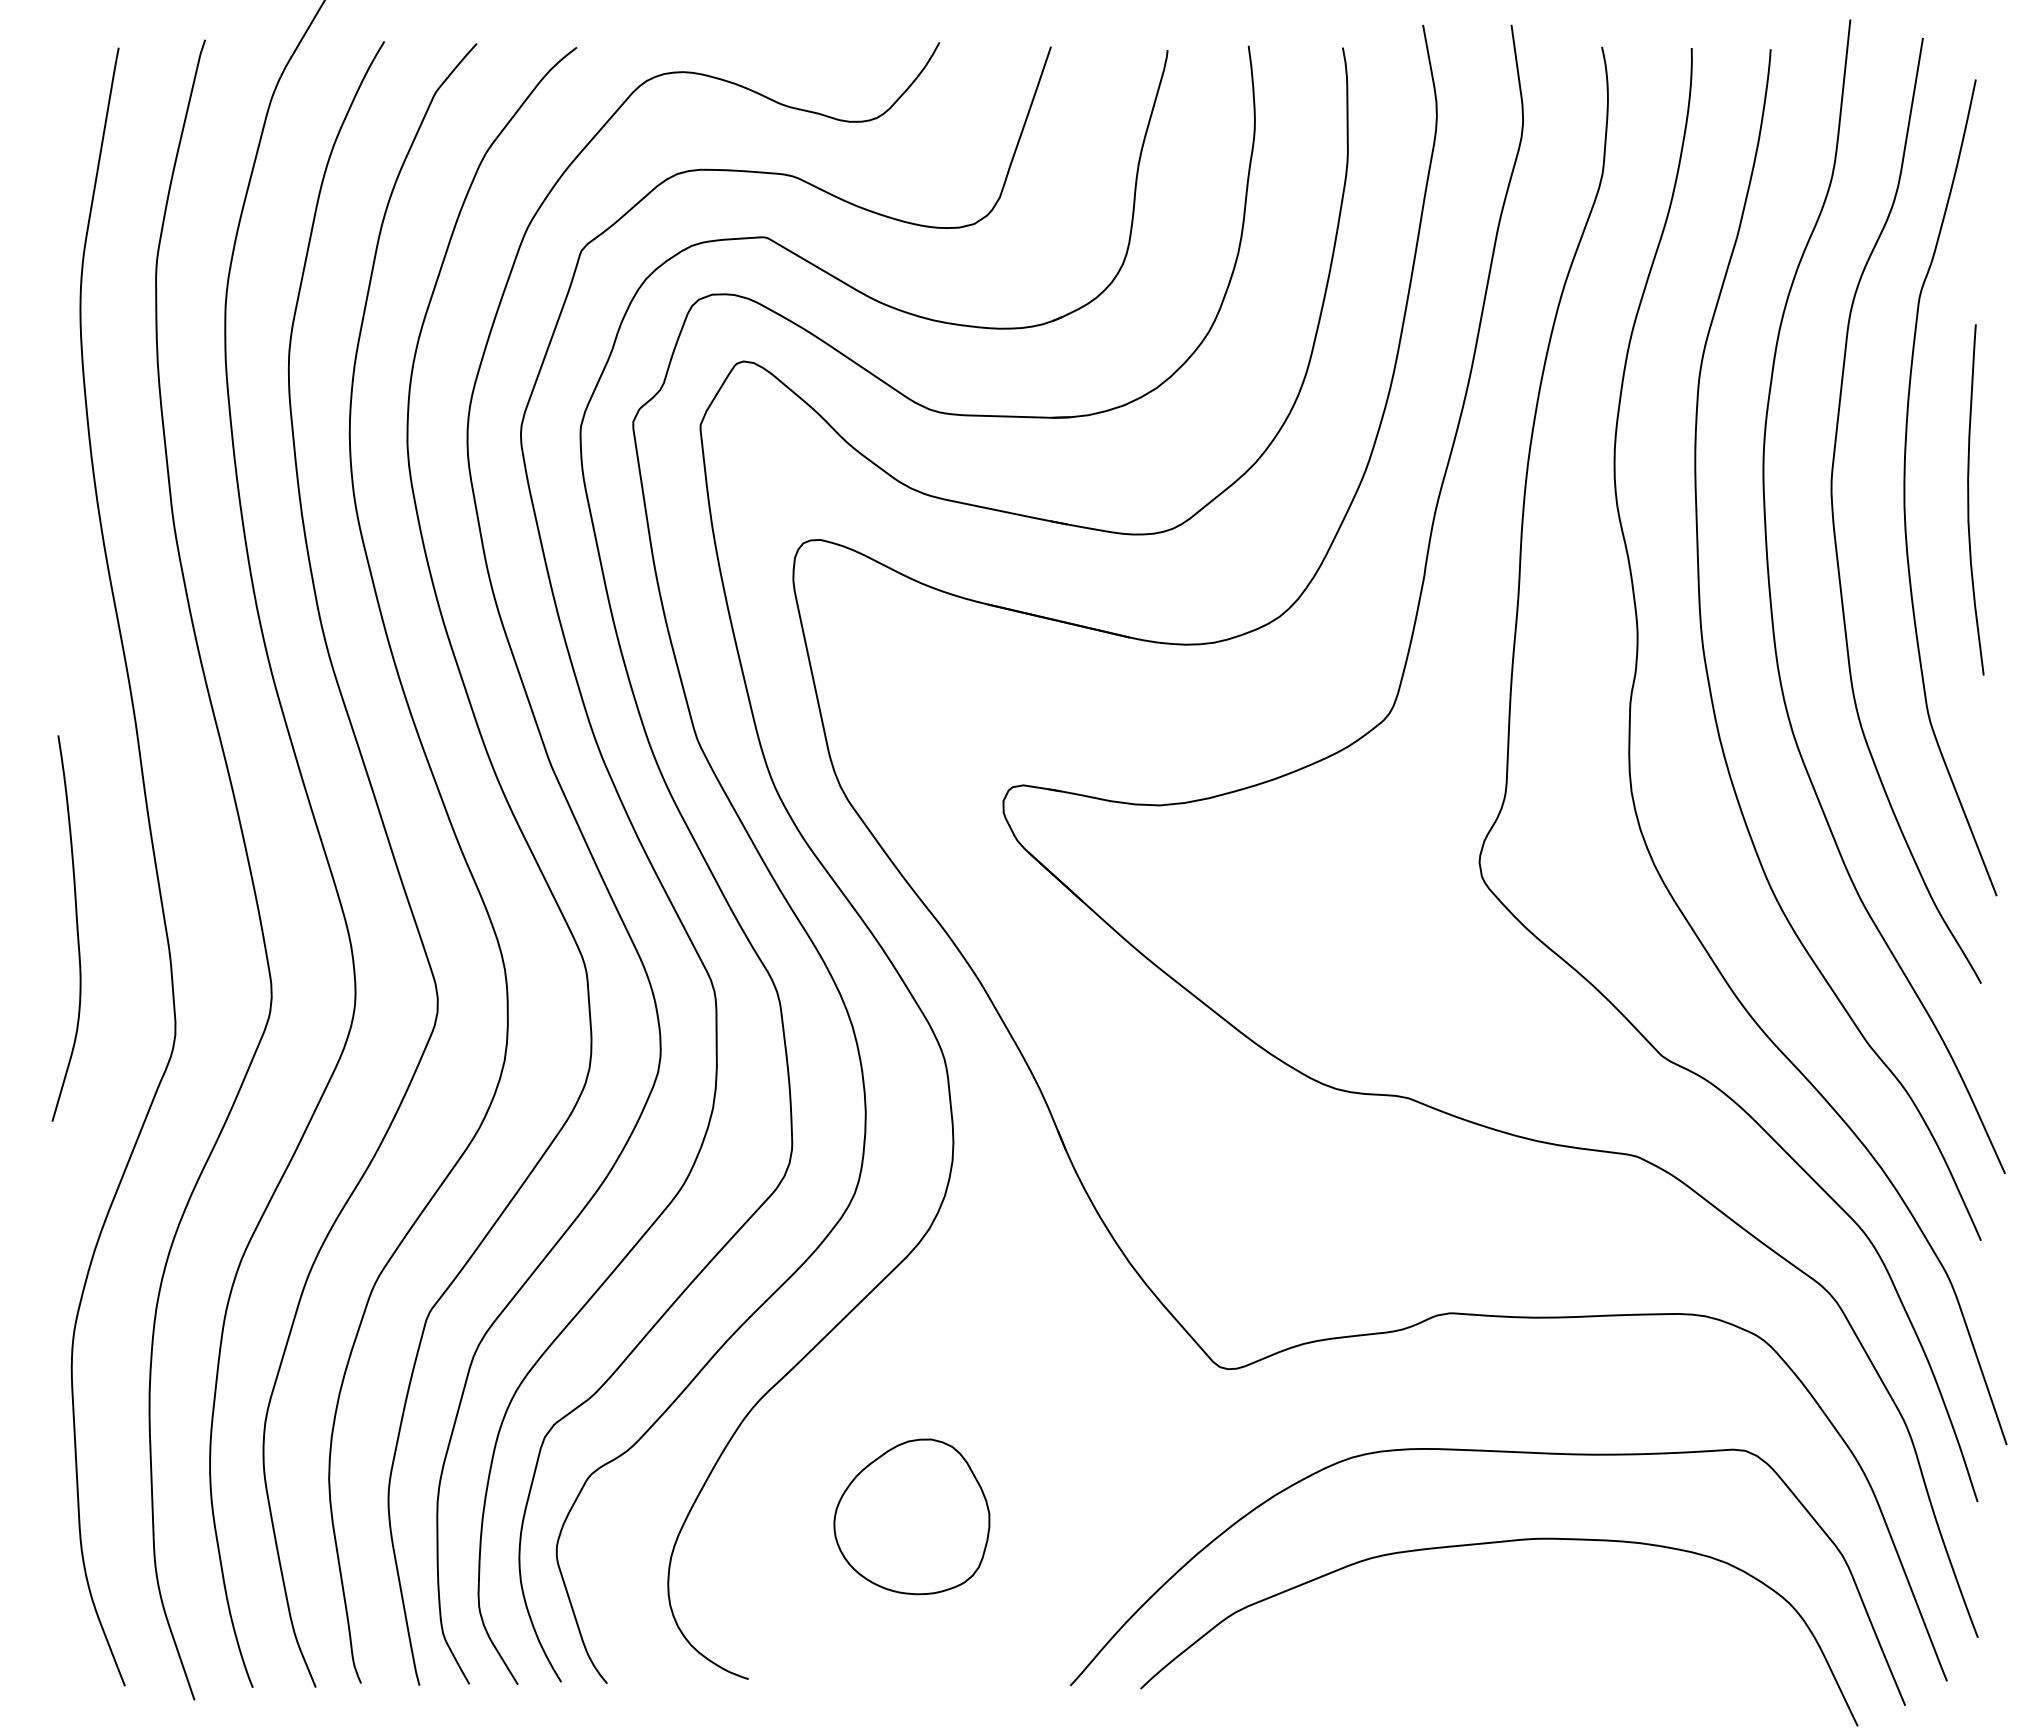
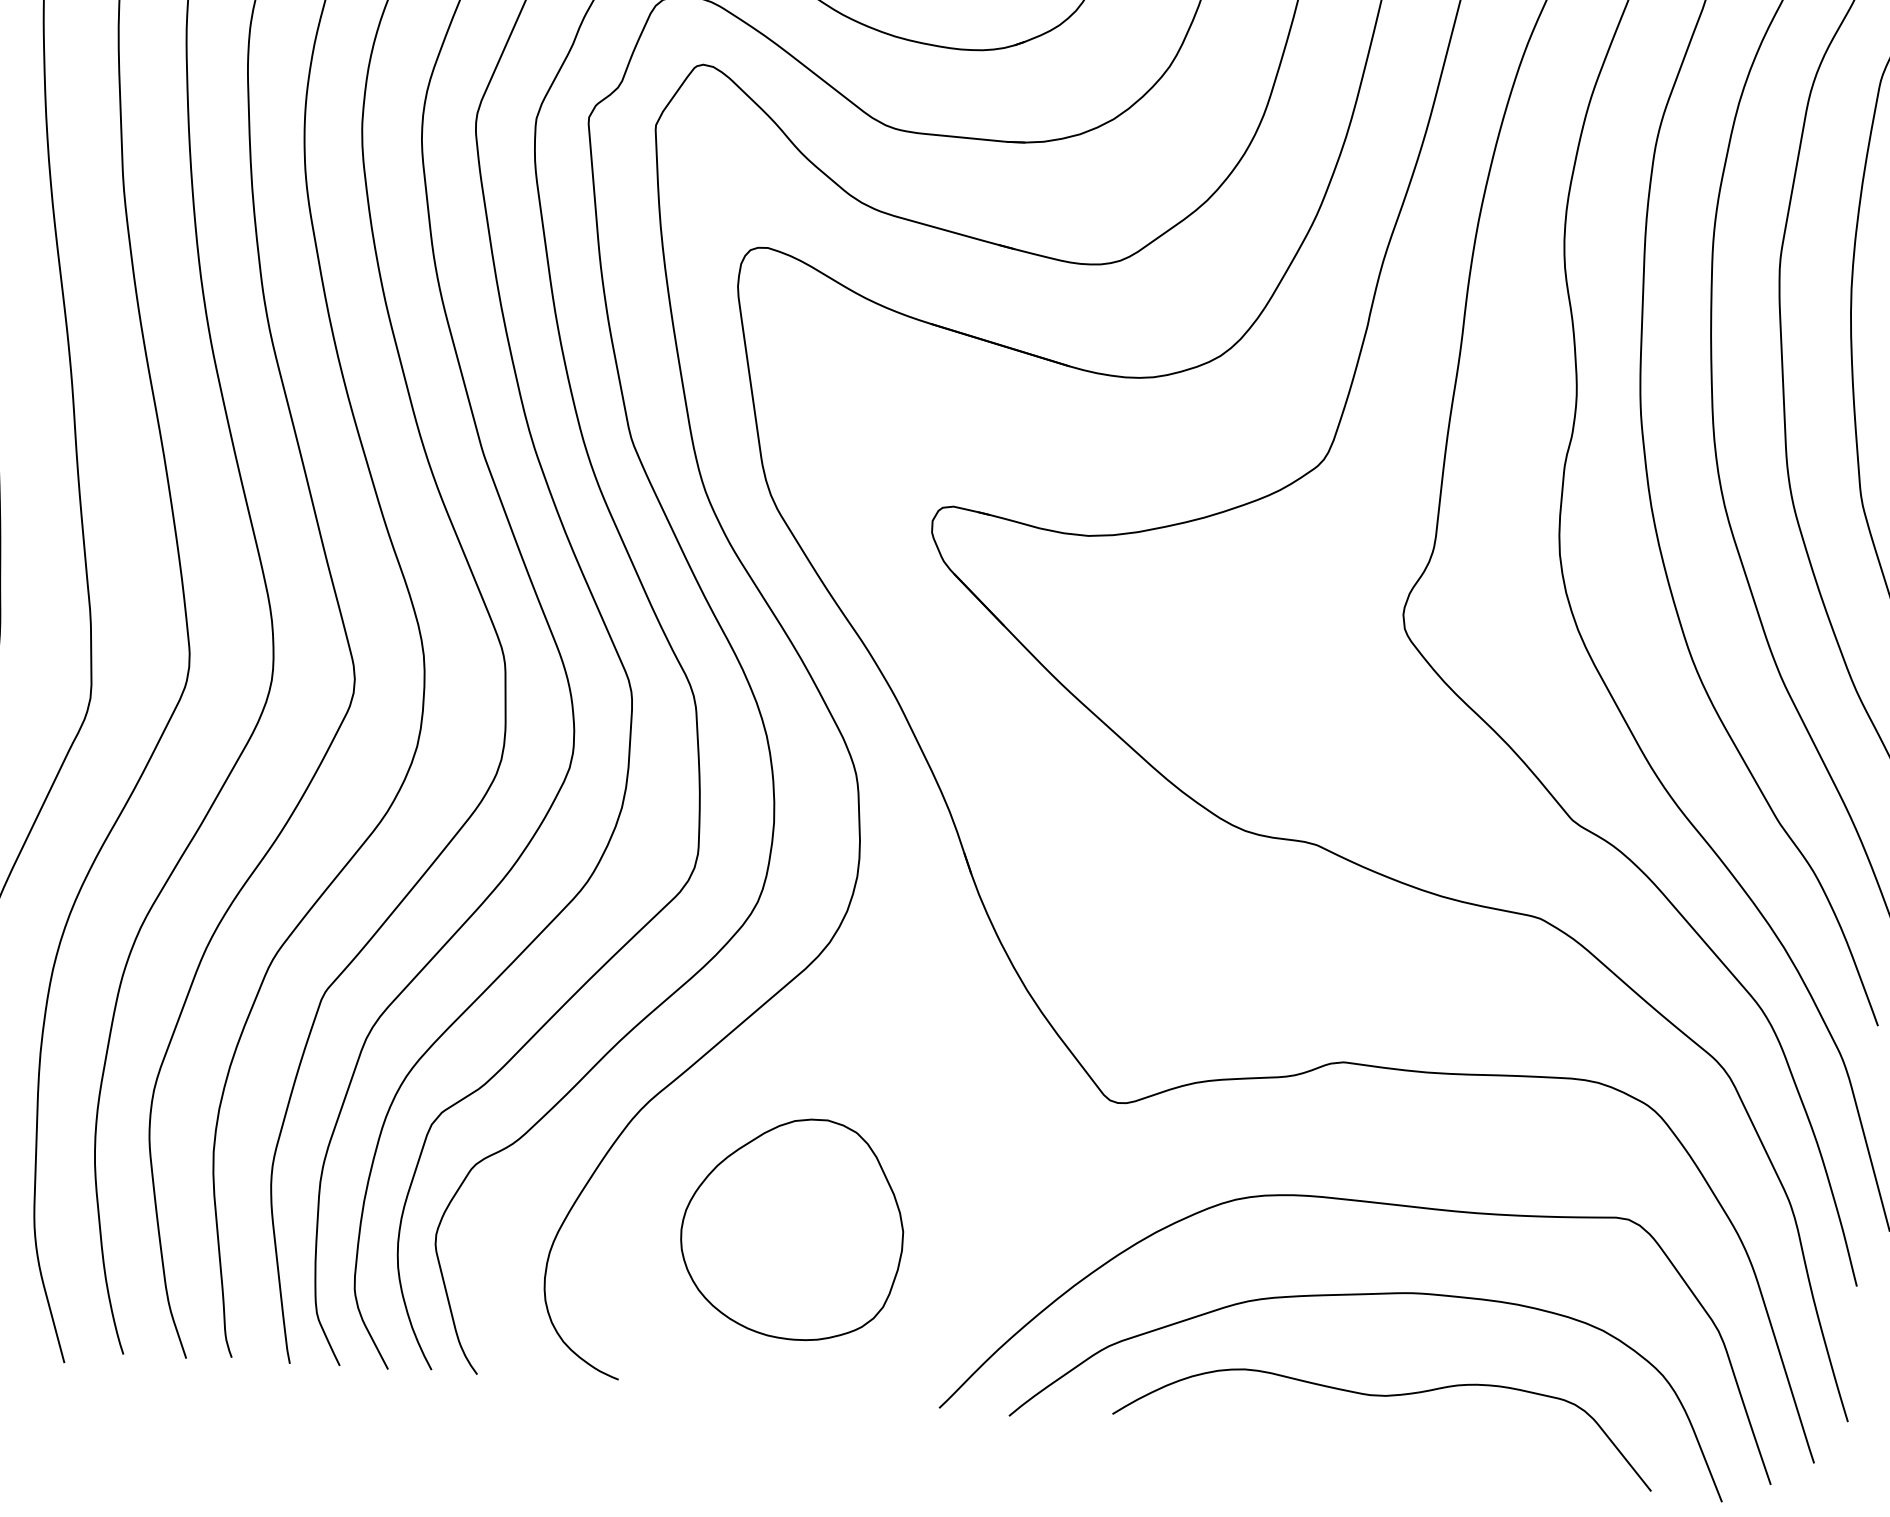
part: (911, 1516) -> (792, 1228), size x1.43
curve: (1514, 1644) -> (1385, 1397), added

